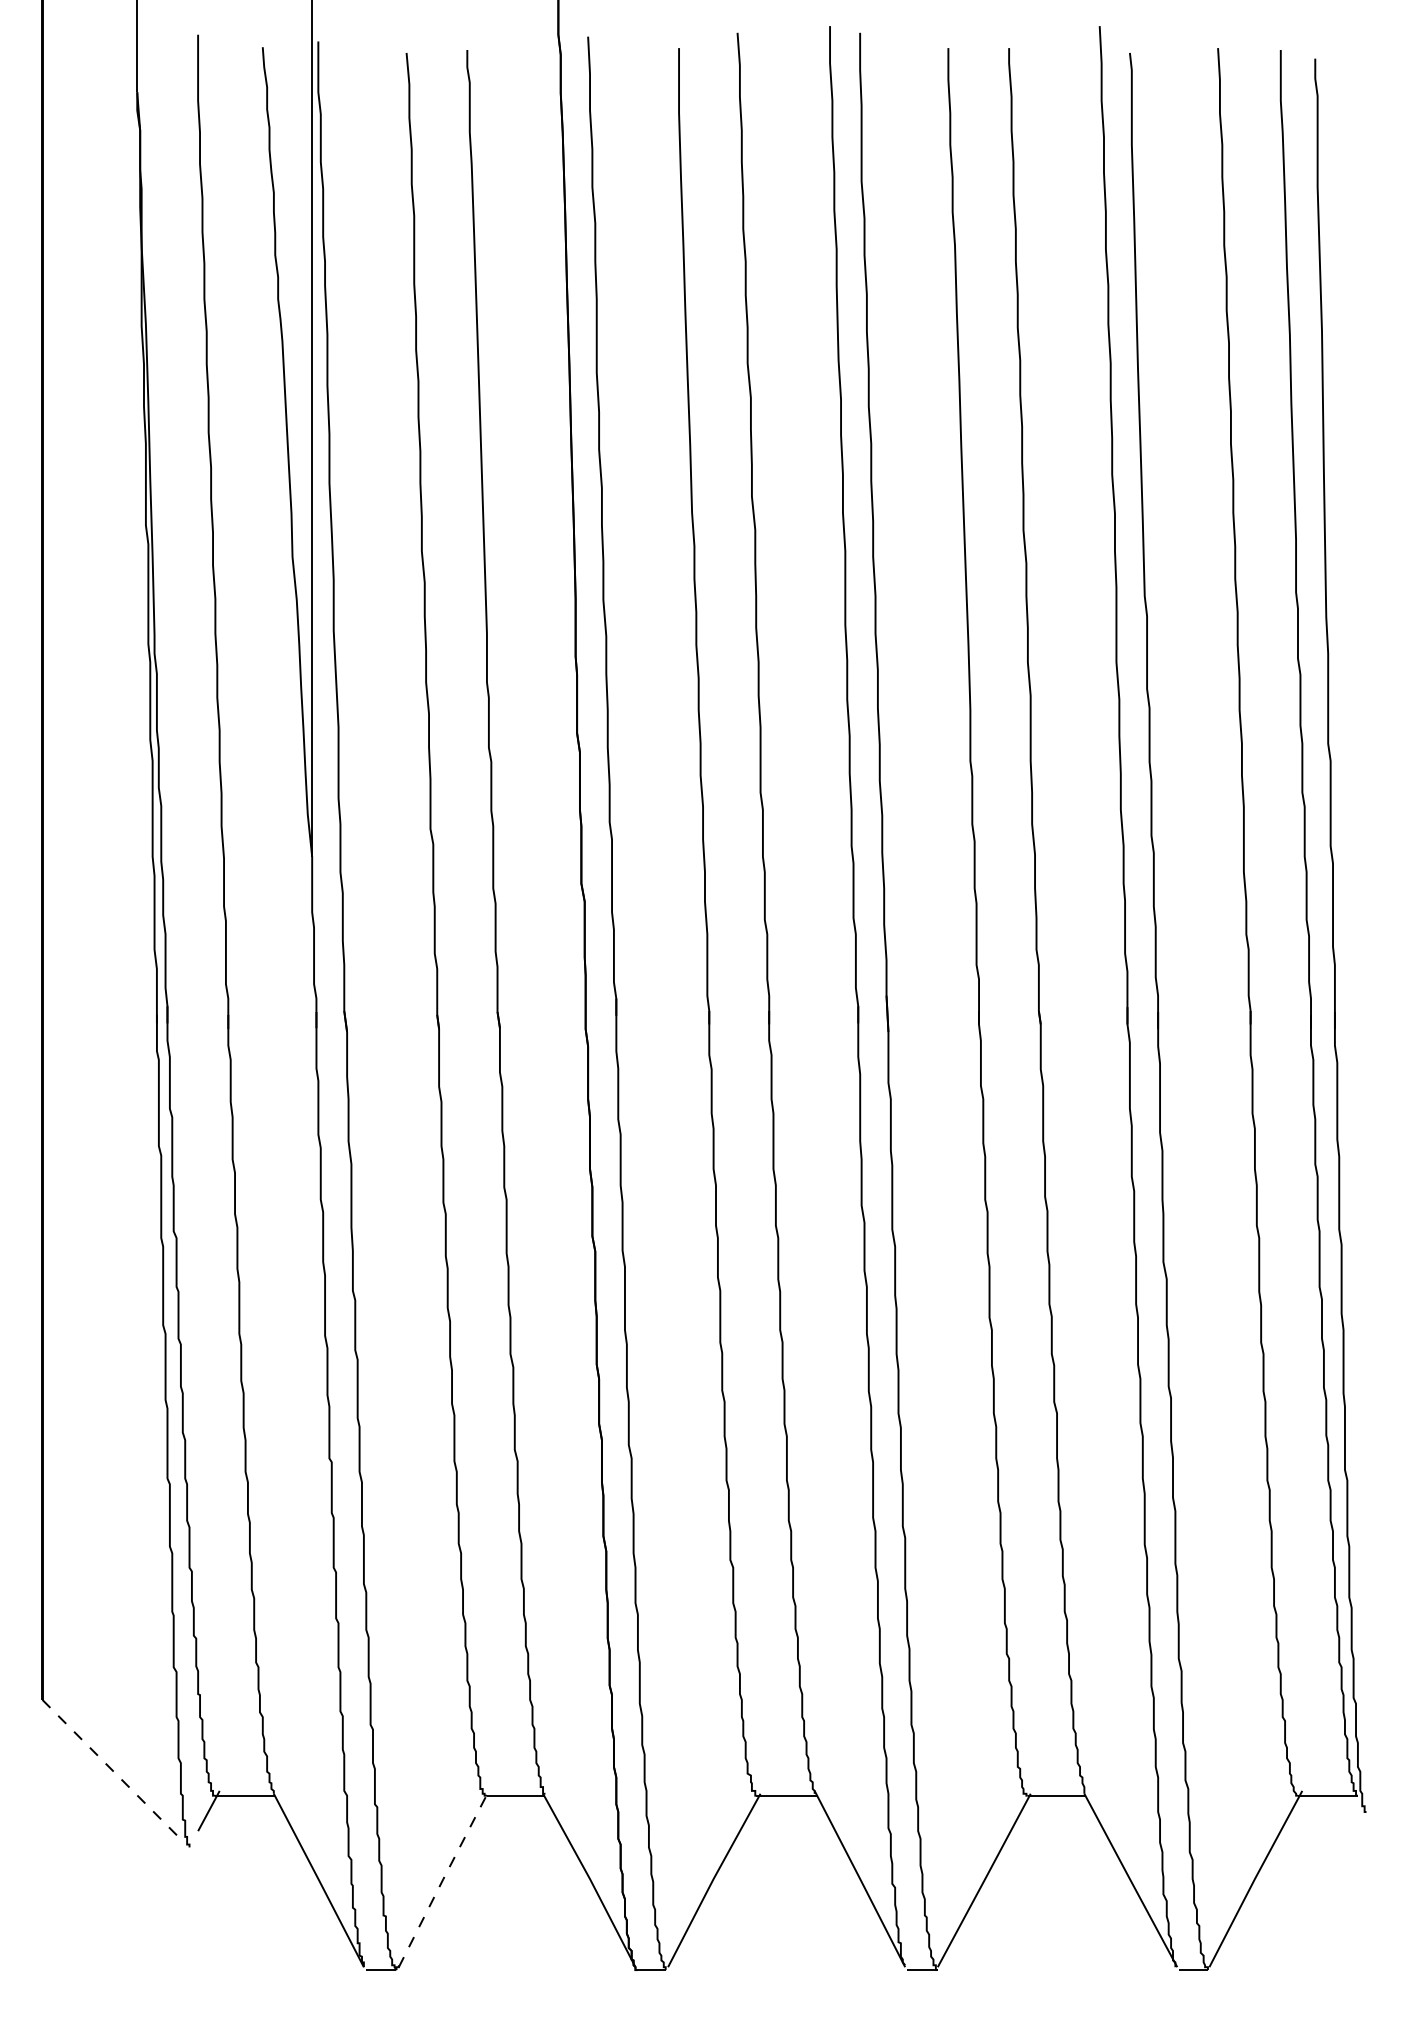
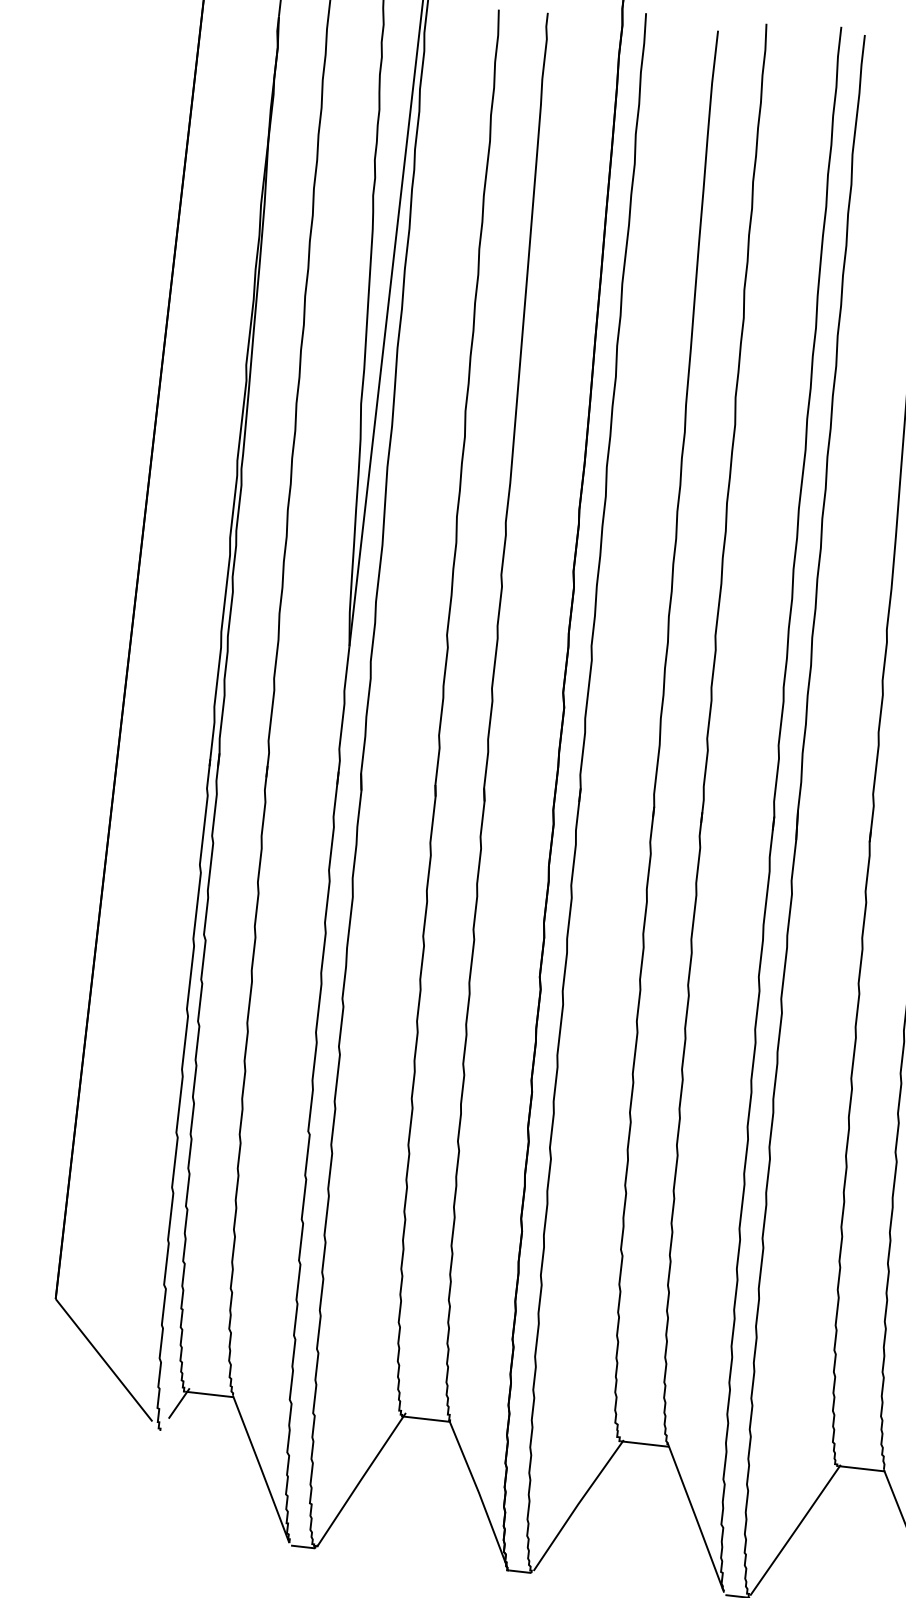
line: (110, 1768) -> (104, 1360), dashed -> solid
line: (443, 1879) -> (361, 1479), dashed -> solid

